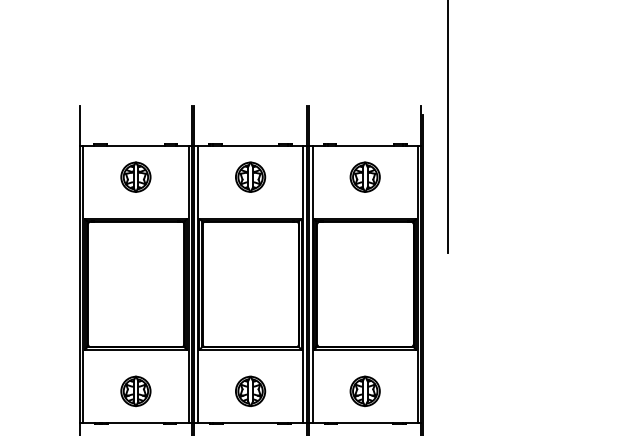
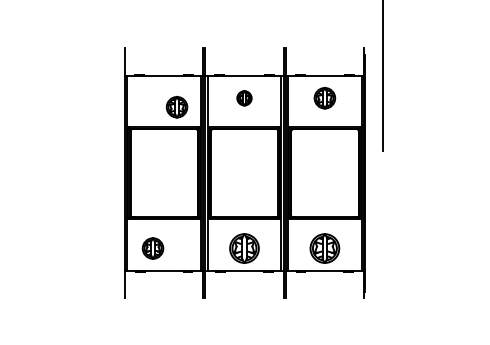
part: (135, 177) -> (176, 107), moved
part: (250, 177) -> (244, 98), size x0.7
part: (135, 391) -> (152, 248), moved
part: (250, 391) -> (244, 248), size x1.4
part: (364, 391) -> (324, 248), size x1.4

